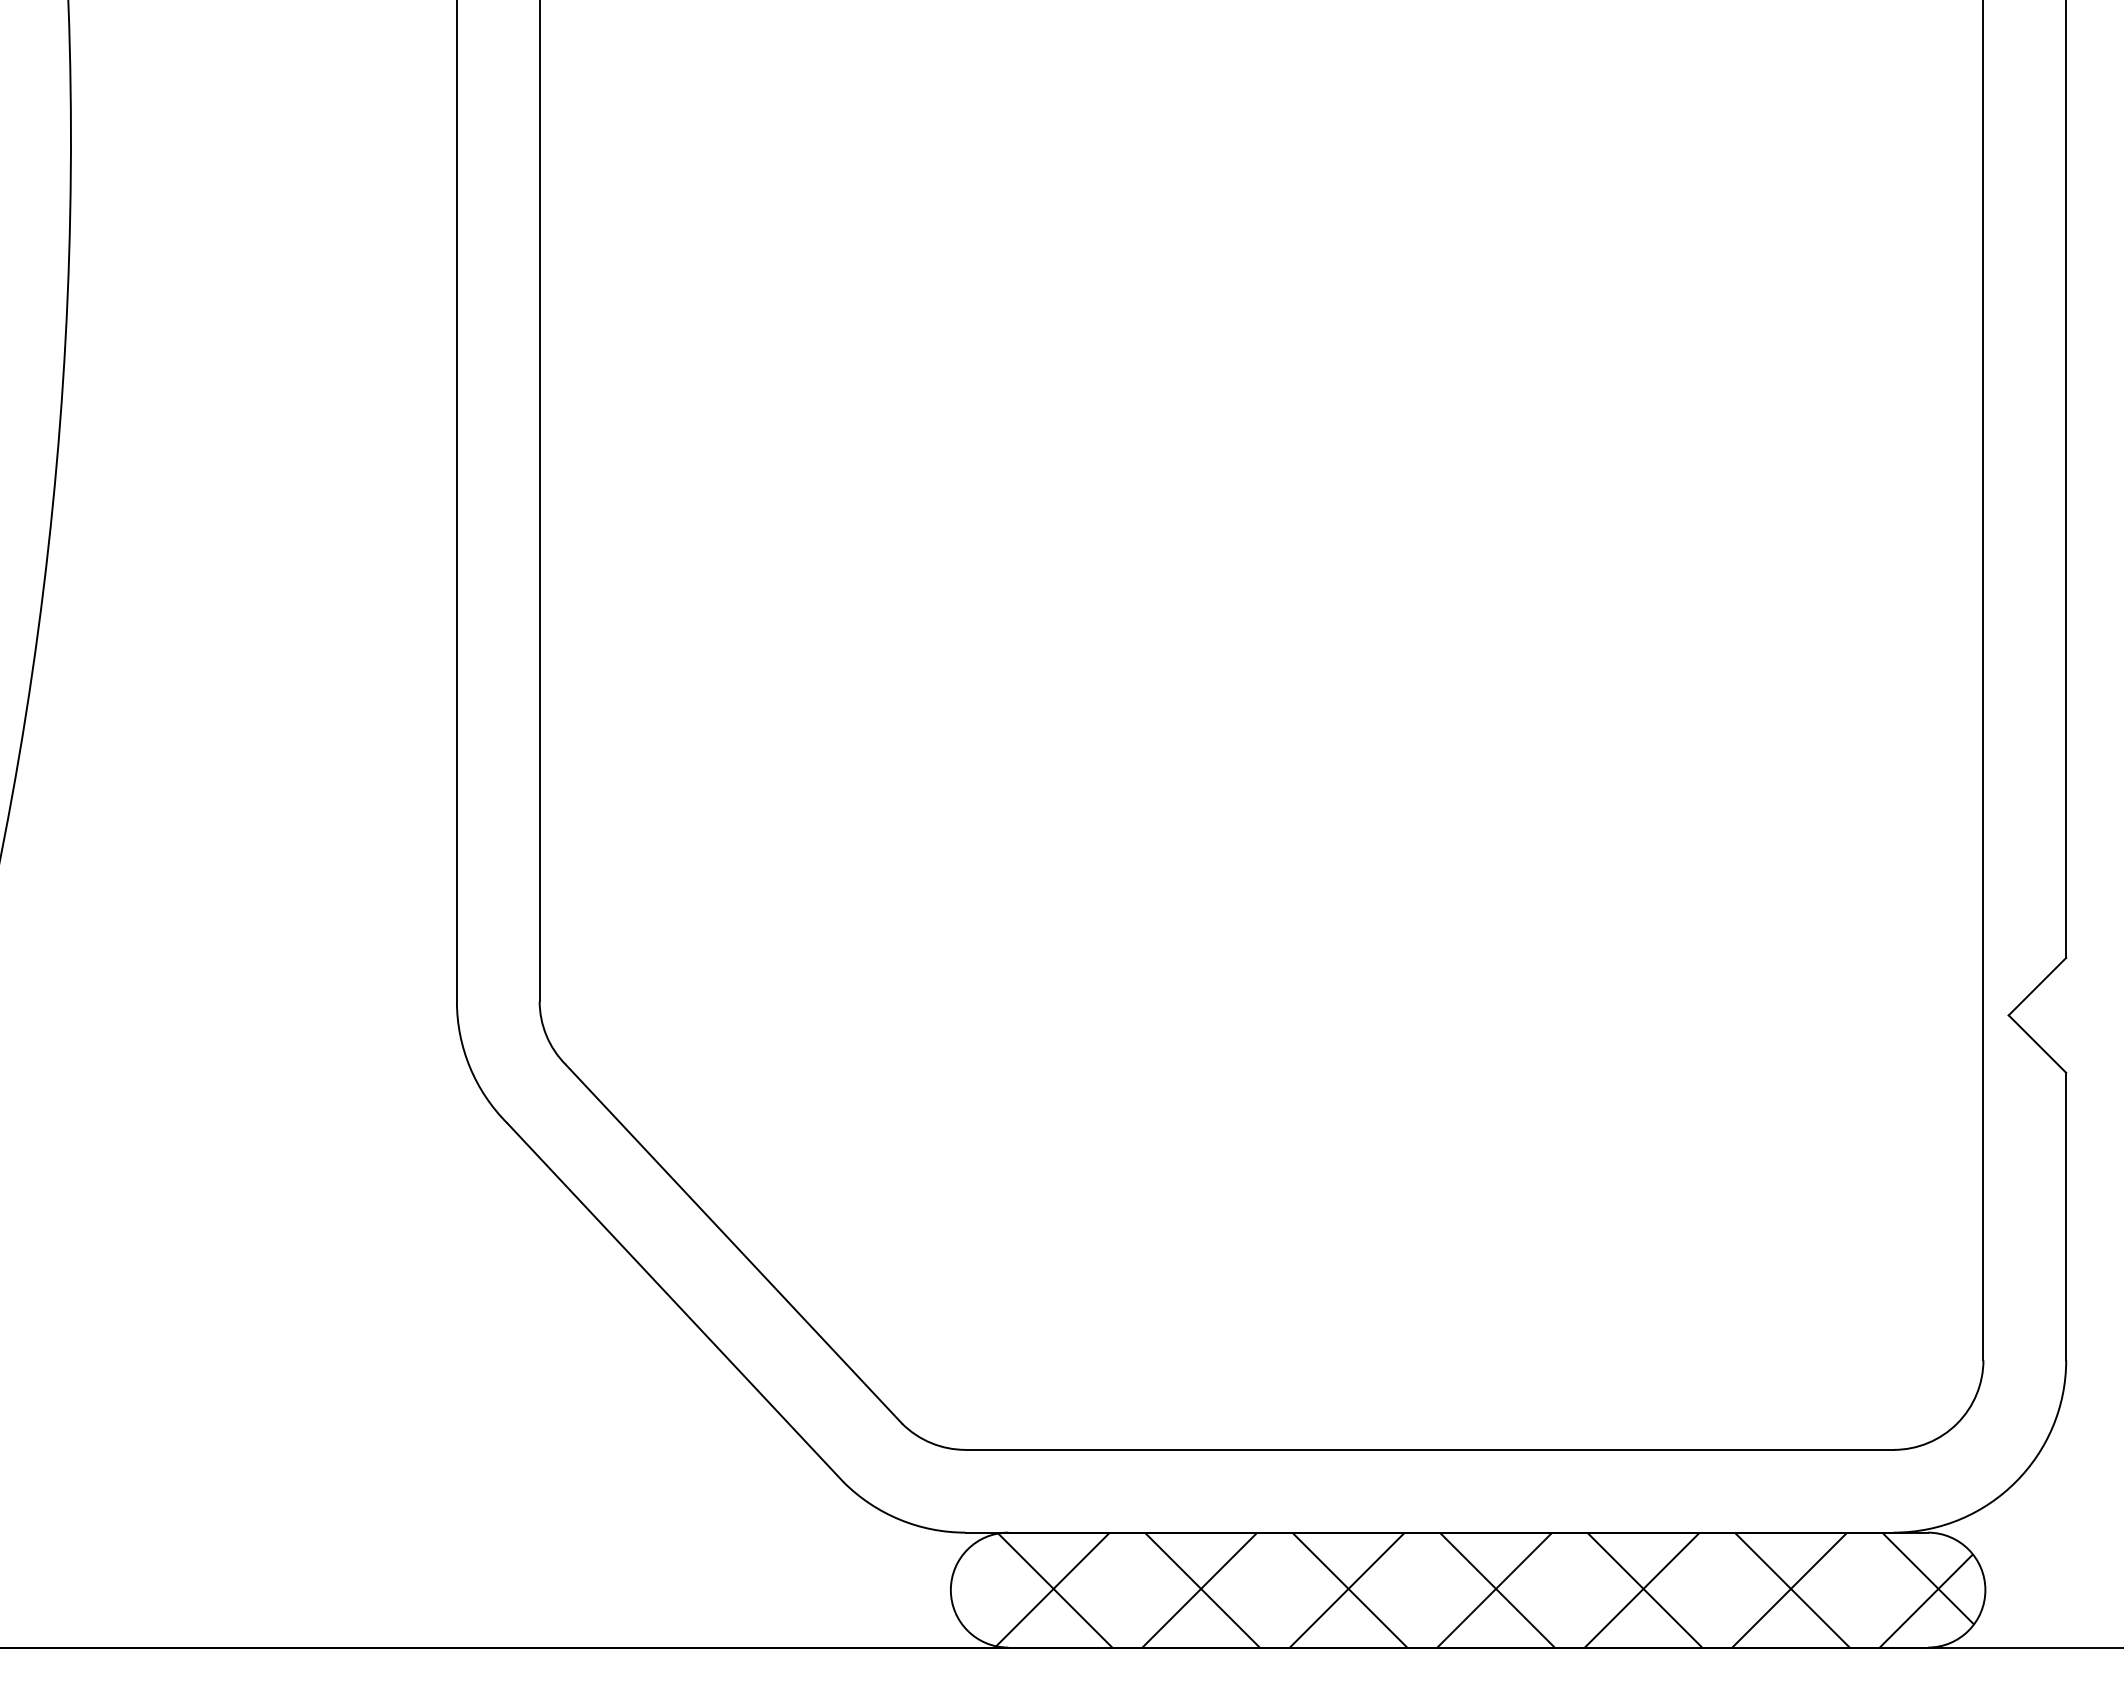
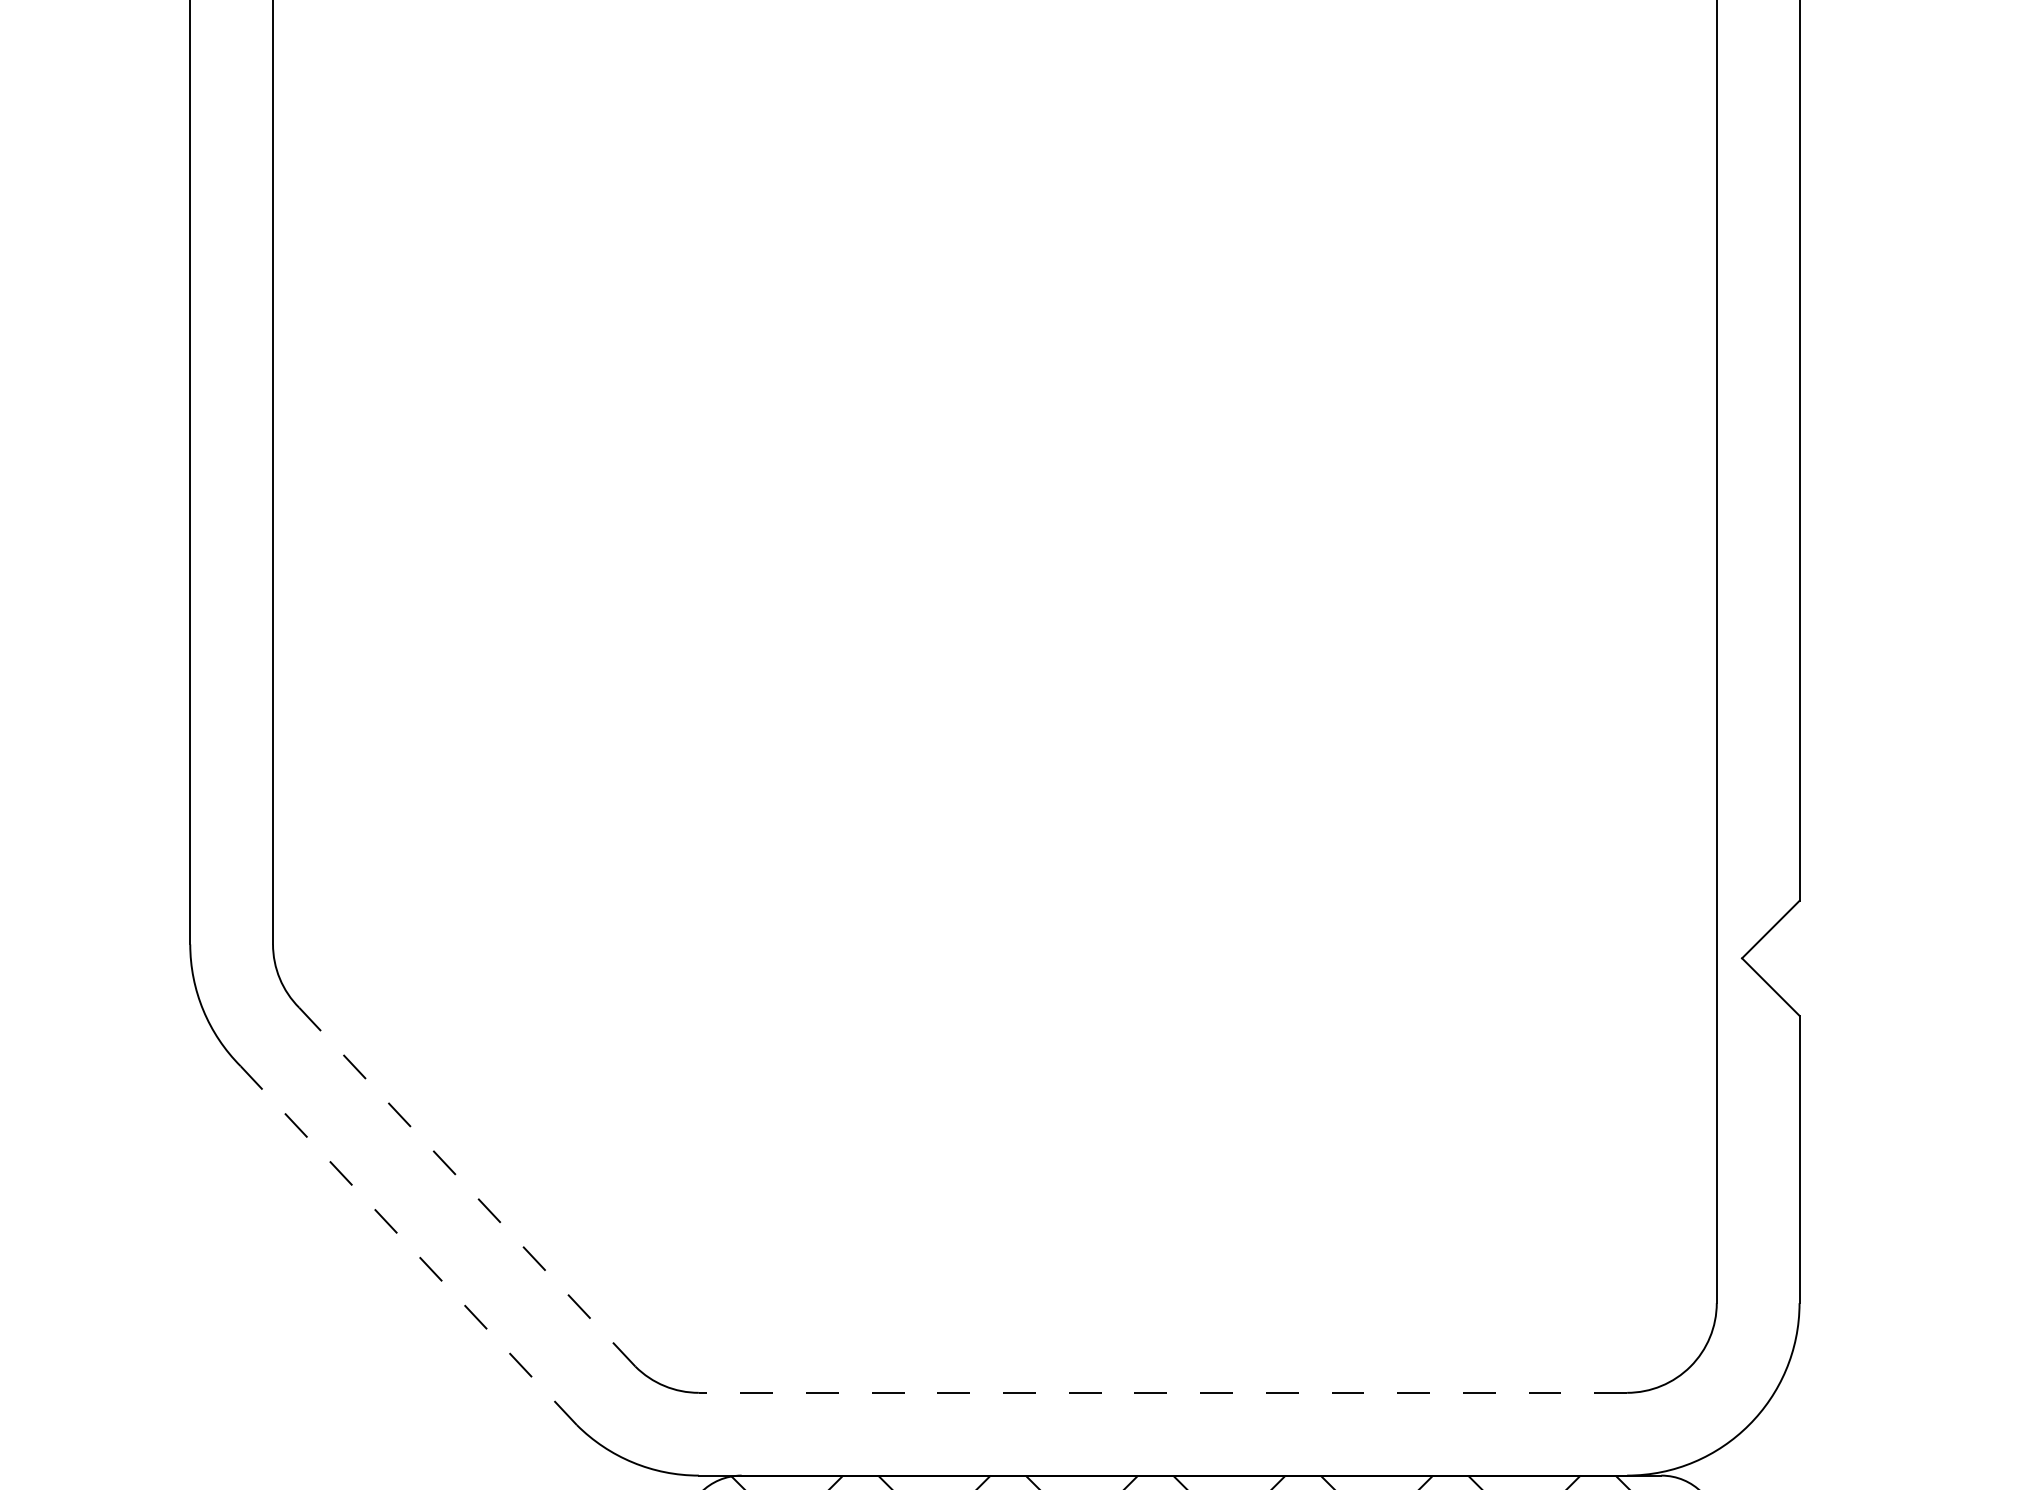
line: (734, 1244) -> (467, 1187), solid -> dashed
line: (675, 1302) -> (408, 1245), solid -> dashed
line: (1429, 1449) -> (1162, 1392), solid -> dashed

